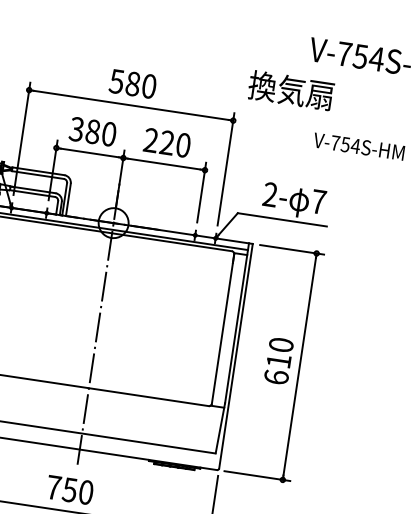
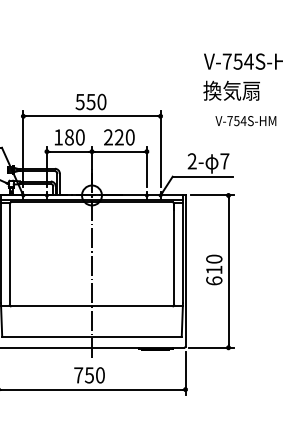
text: (132, 83) -> (90, 101), 580 -> 550
text: (290, 90) -> (231, 90), moved
text: (76, 129) -> (58, 137), 380 -> 180

